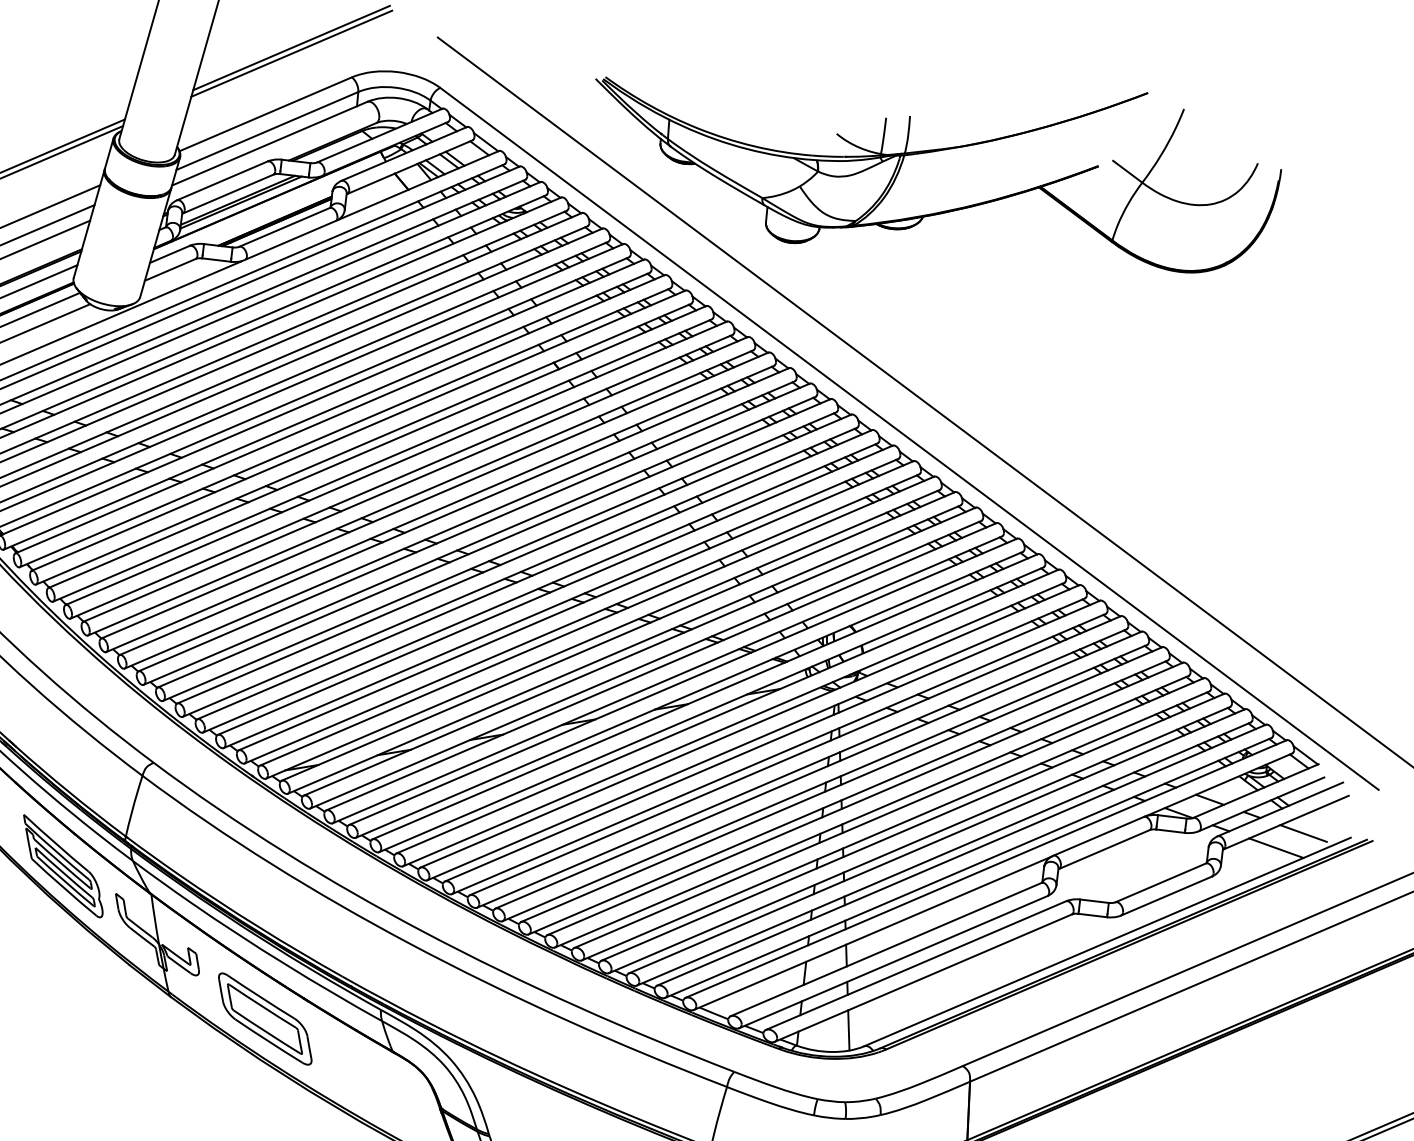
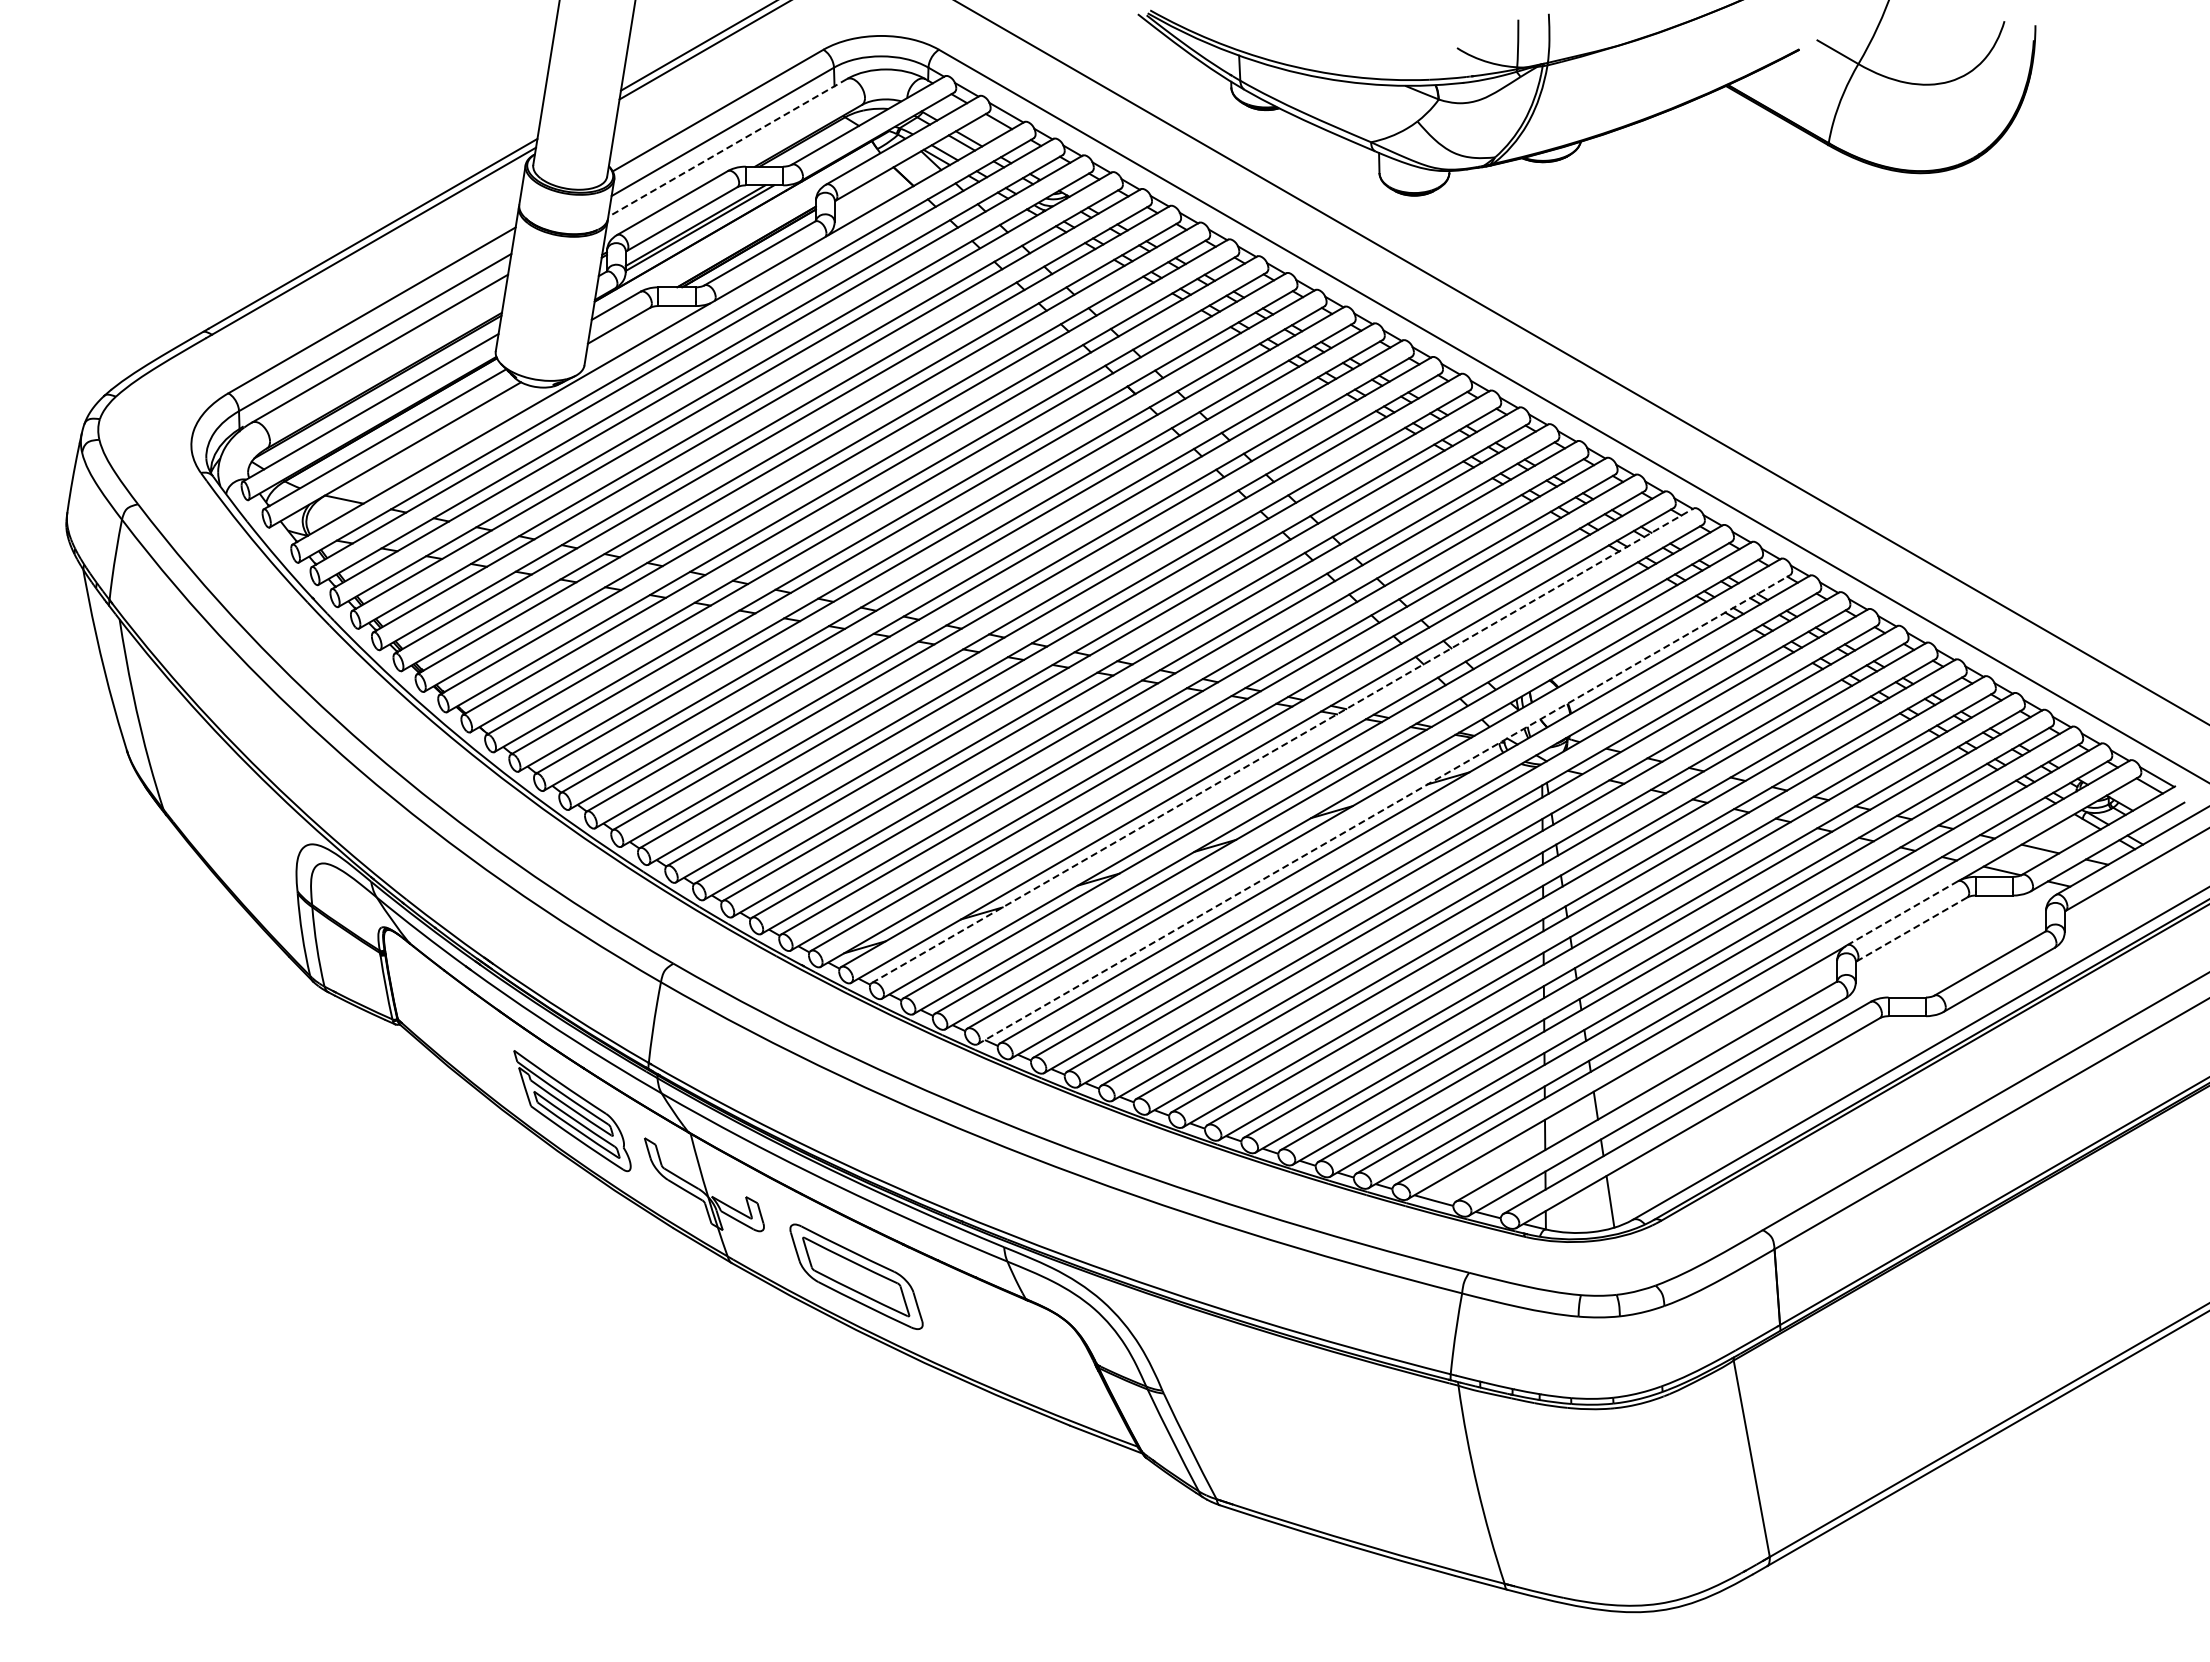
line: (269, 143) -> (727, 147), solid -> dashed
line: (640, 651) -> (1283, 745), solid -> dashed
line: (711, 709) -> (1384, 809), solid -> dashed
line: (1303, 833) -> (2166, 877), removed
line: (1098, 836) -> (1902, 913), solid -> dashed
line: (1276, 847) -> (2133, 900), removed
line: (1103, 849) -> (1911, 929), solid -> dashed

